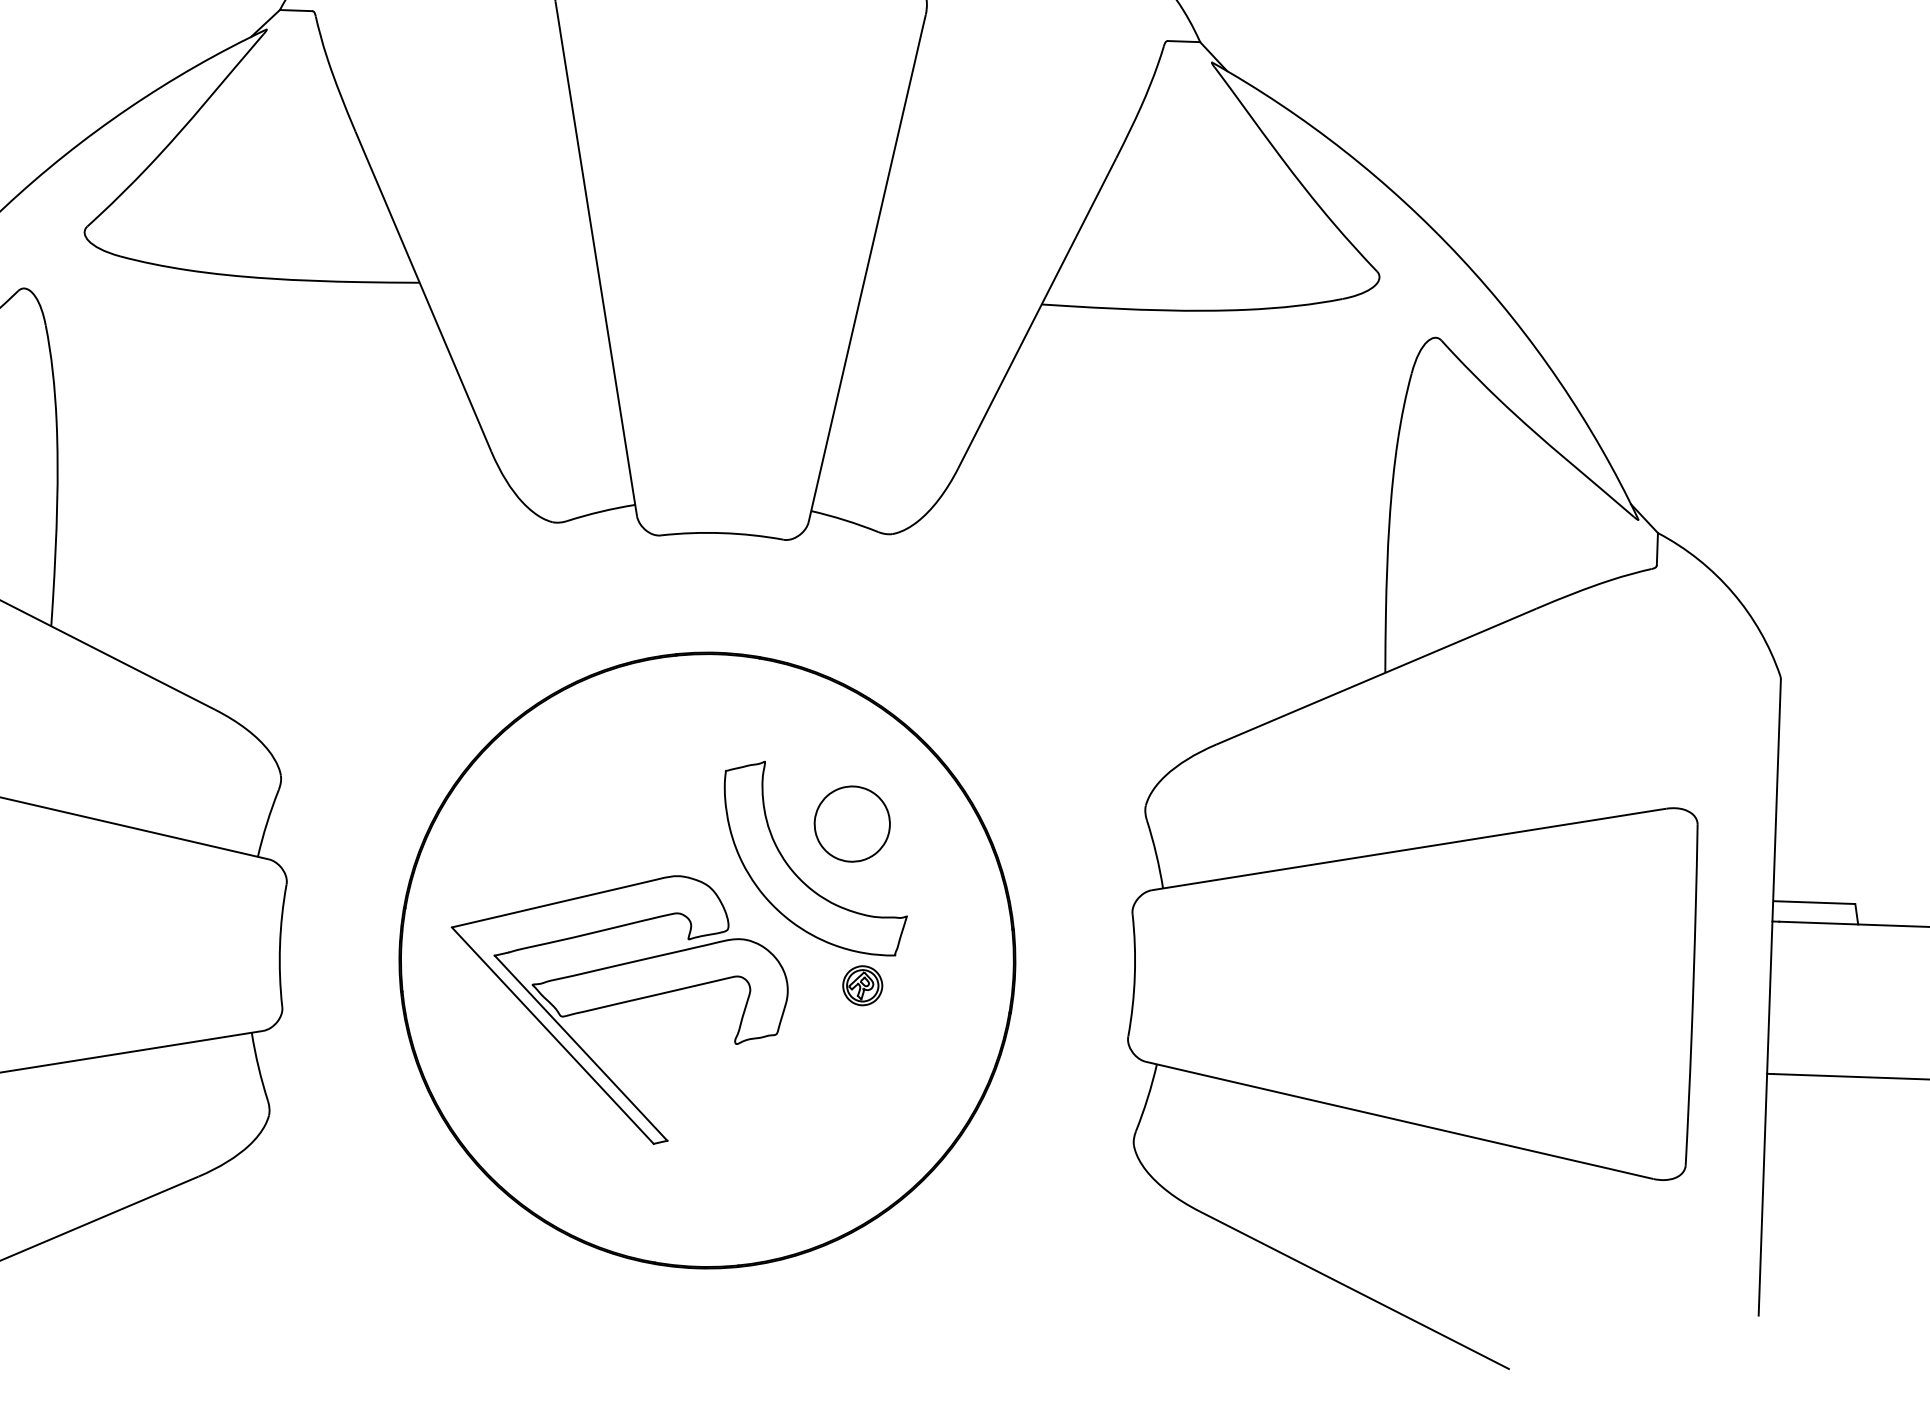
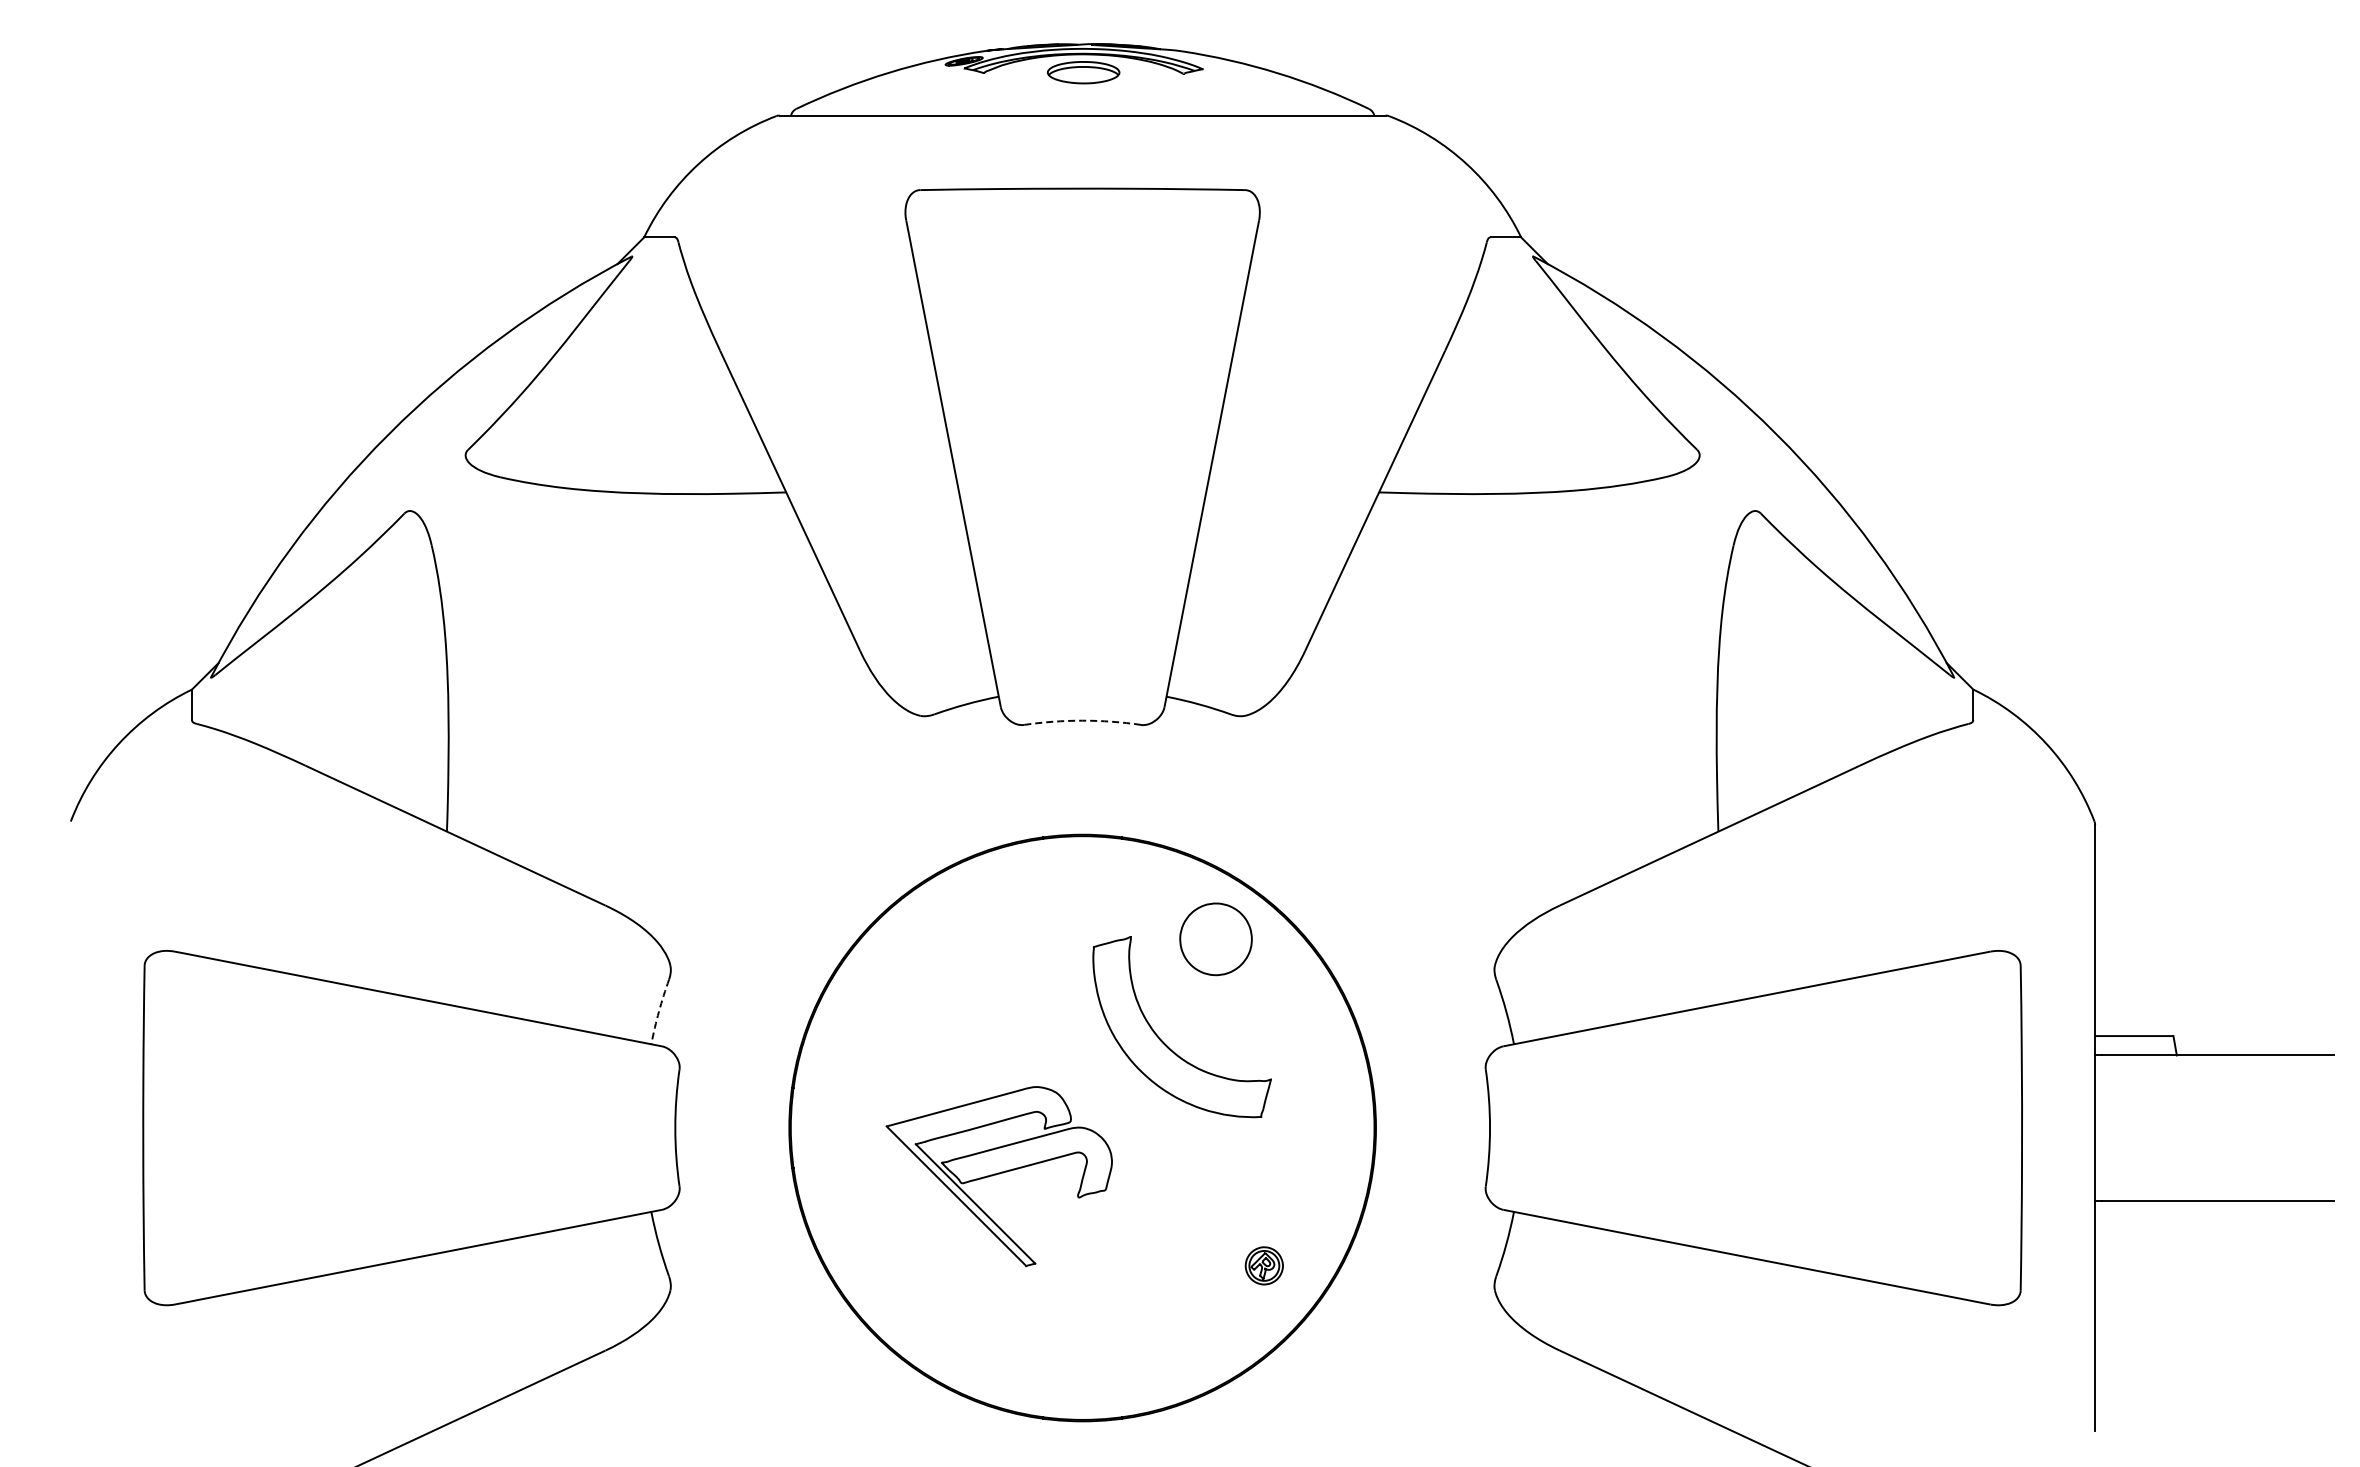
arc: (722, 532) -> (1082, 720), solid -> dashed
arc: (266, 822) -> (658, 1011), solid -> dashed
part: (851, 824) -> (1215, 939), moved
part: (861, 985) -> (1263, 1265), moved
part: (618, 1008) -> (999, 1176), size x0.7

